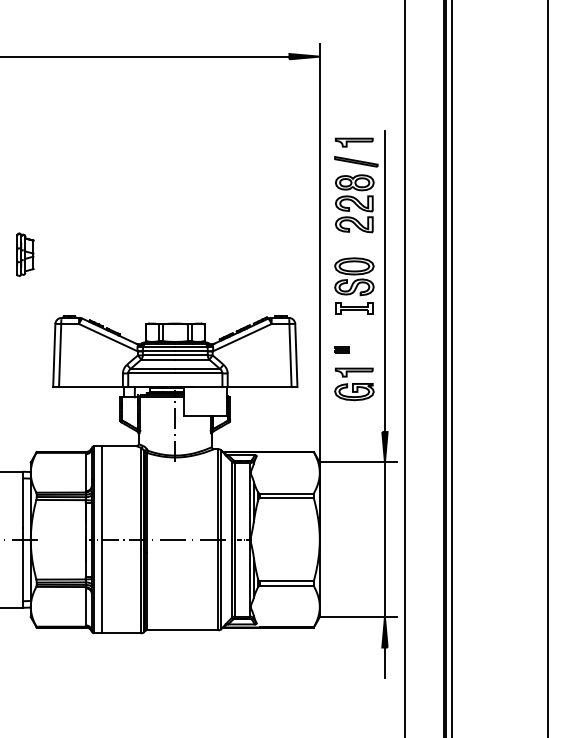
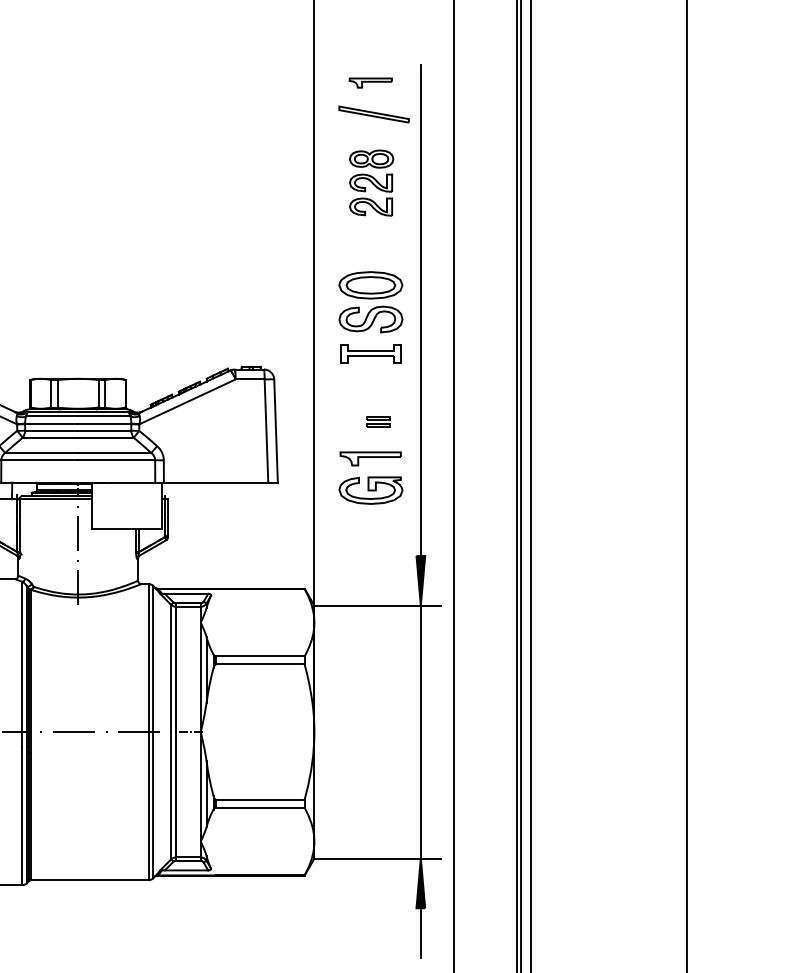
part: (354, 142) -> (371, 82), size x0.7
part: (354, 203) -> (371, 182), size x0.7
part: (341, 349) -> (377, 421), moved

